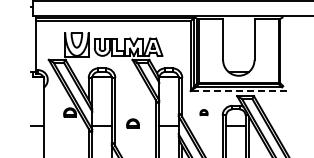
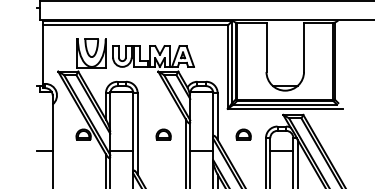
line: (238, 91) -> (284, 109), dashed -> solid
part: (203, 112) -> (243, 134), size x1.67
part: (132, 123) -> (163, 134), moved

